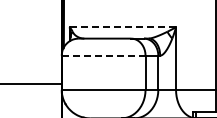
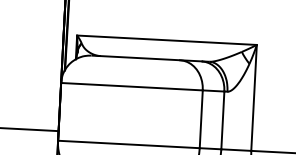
line: (122, 27) -> (166, 40), dashed -> solid
line: (103, 55) -> (131, 86), dashed -> solid

